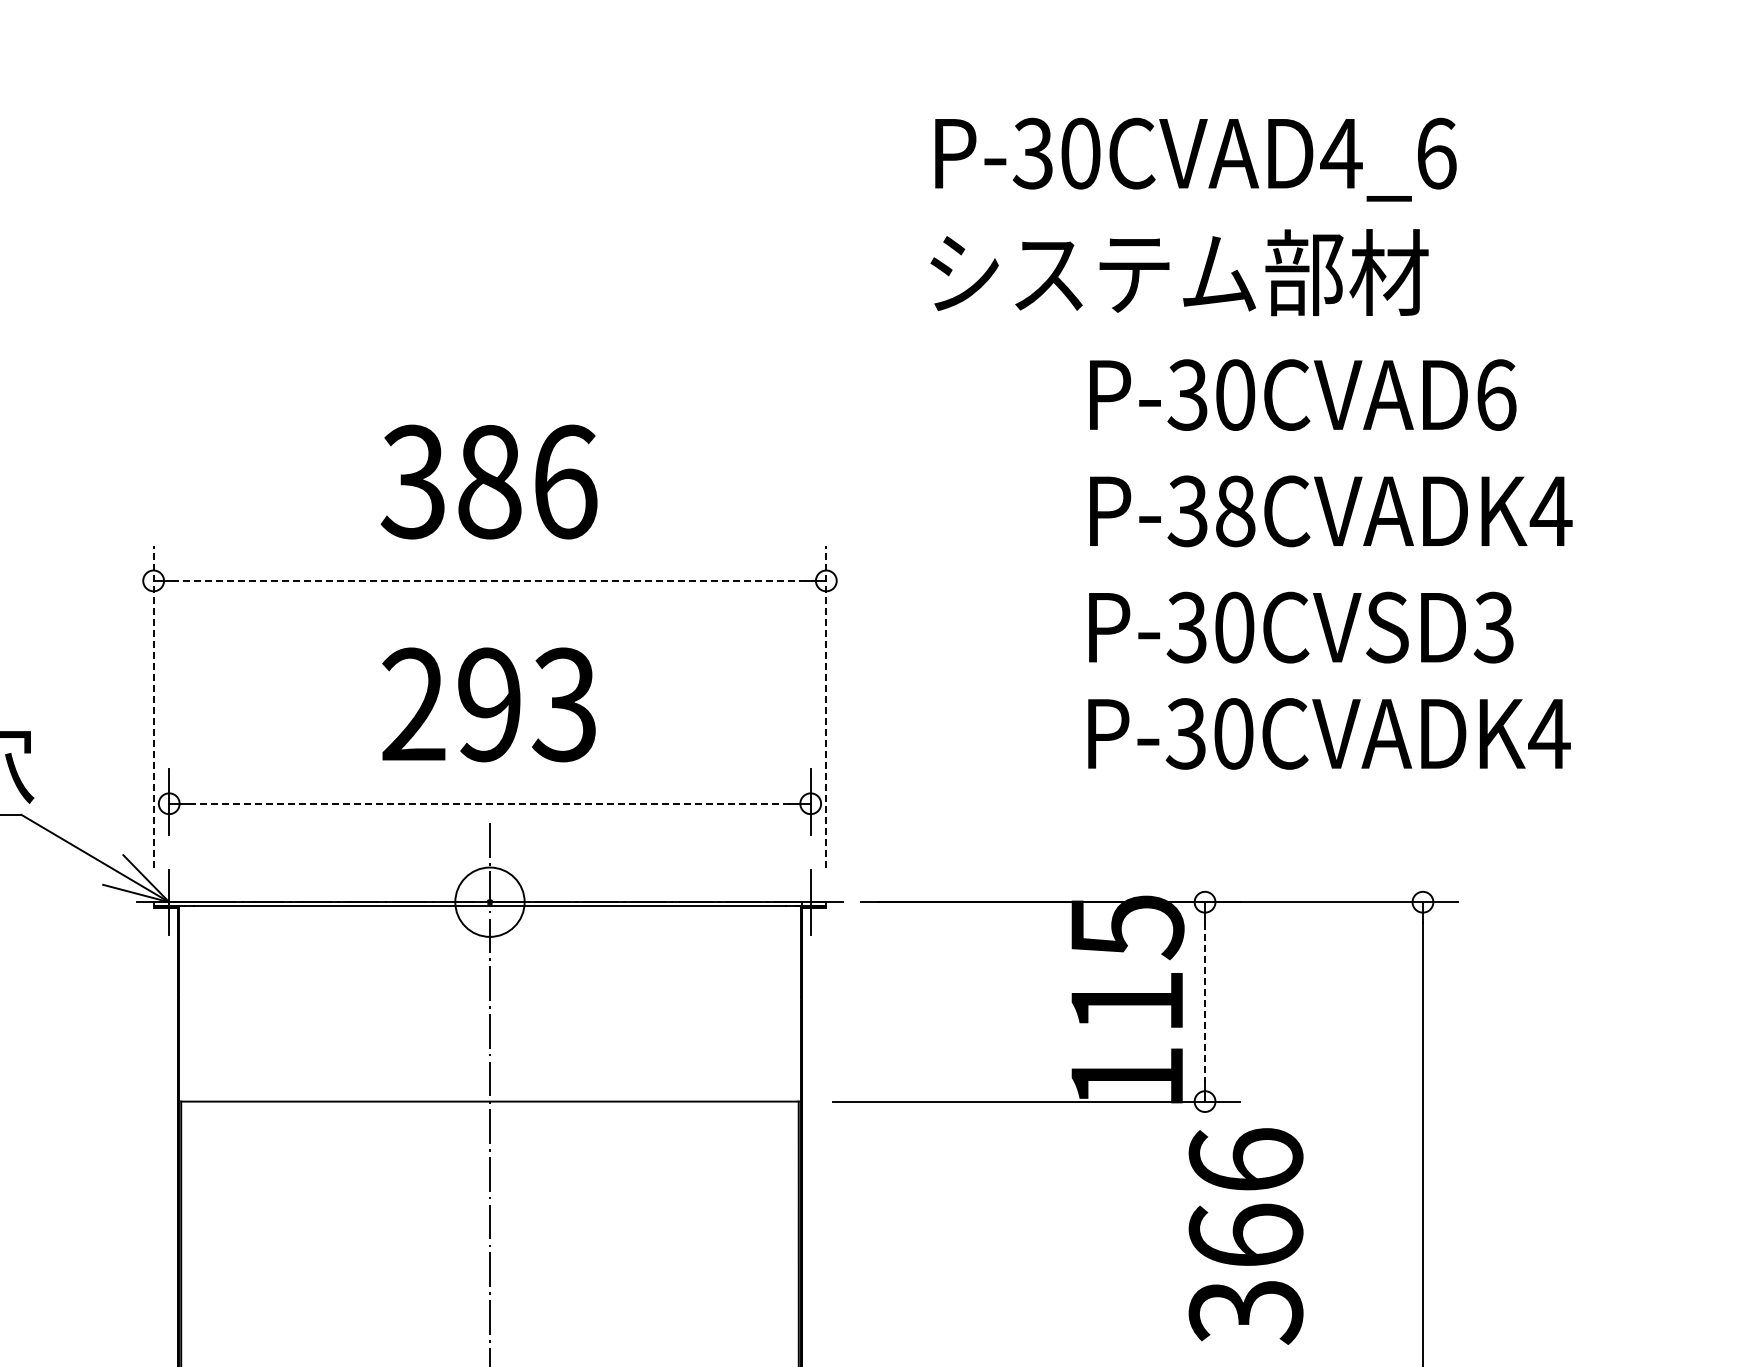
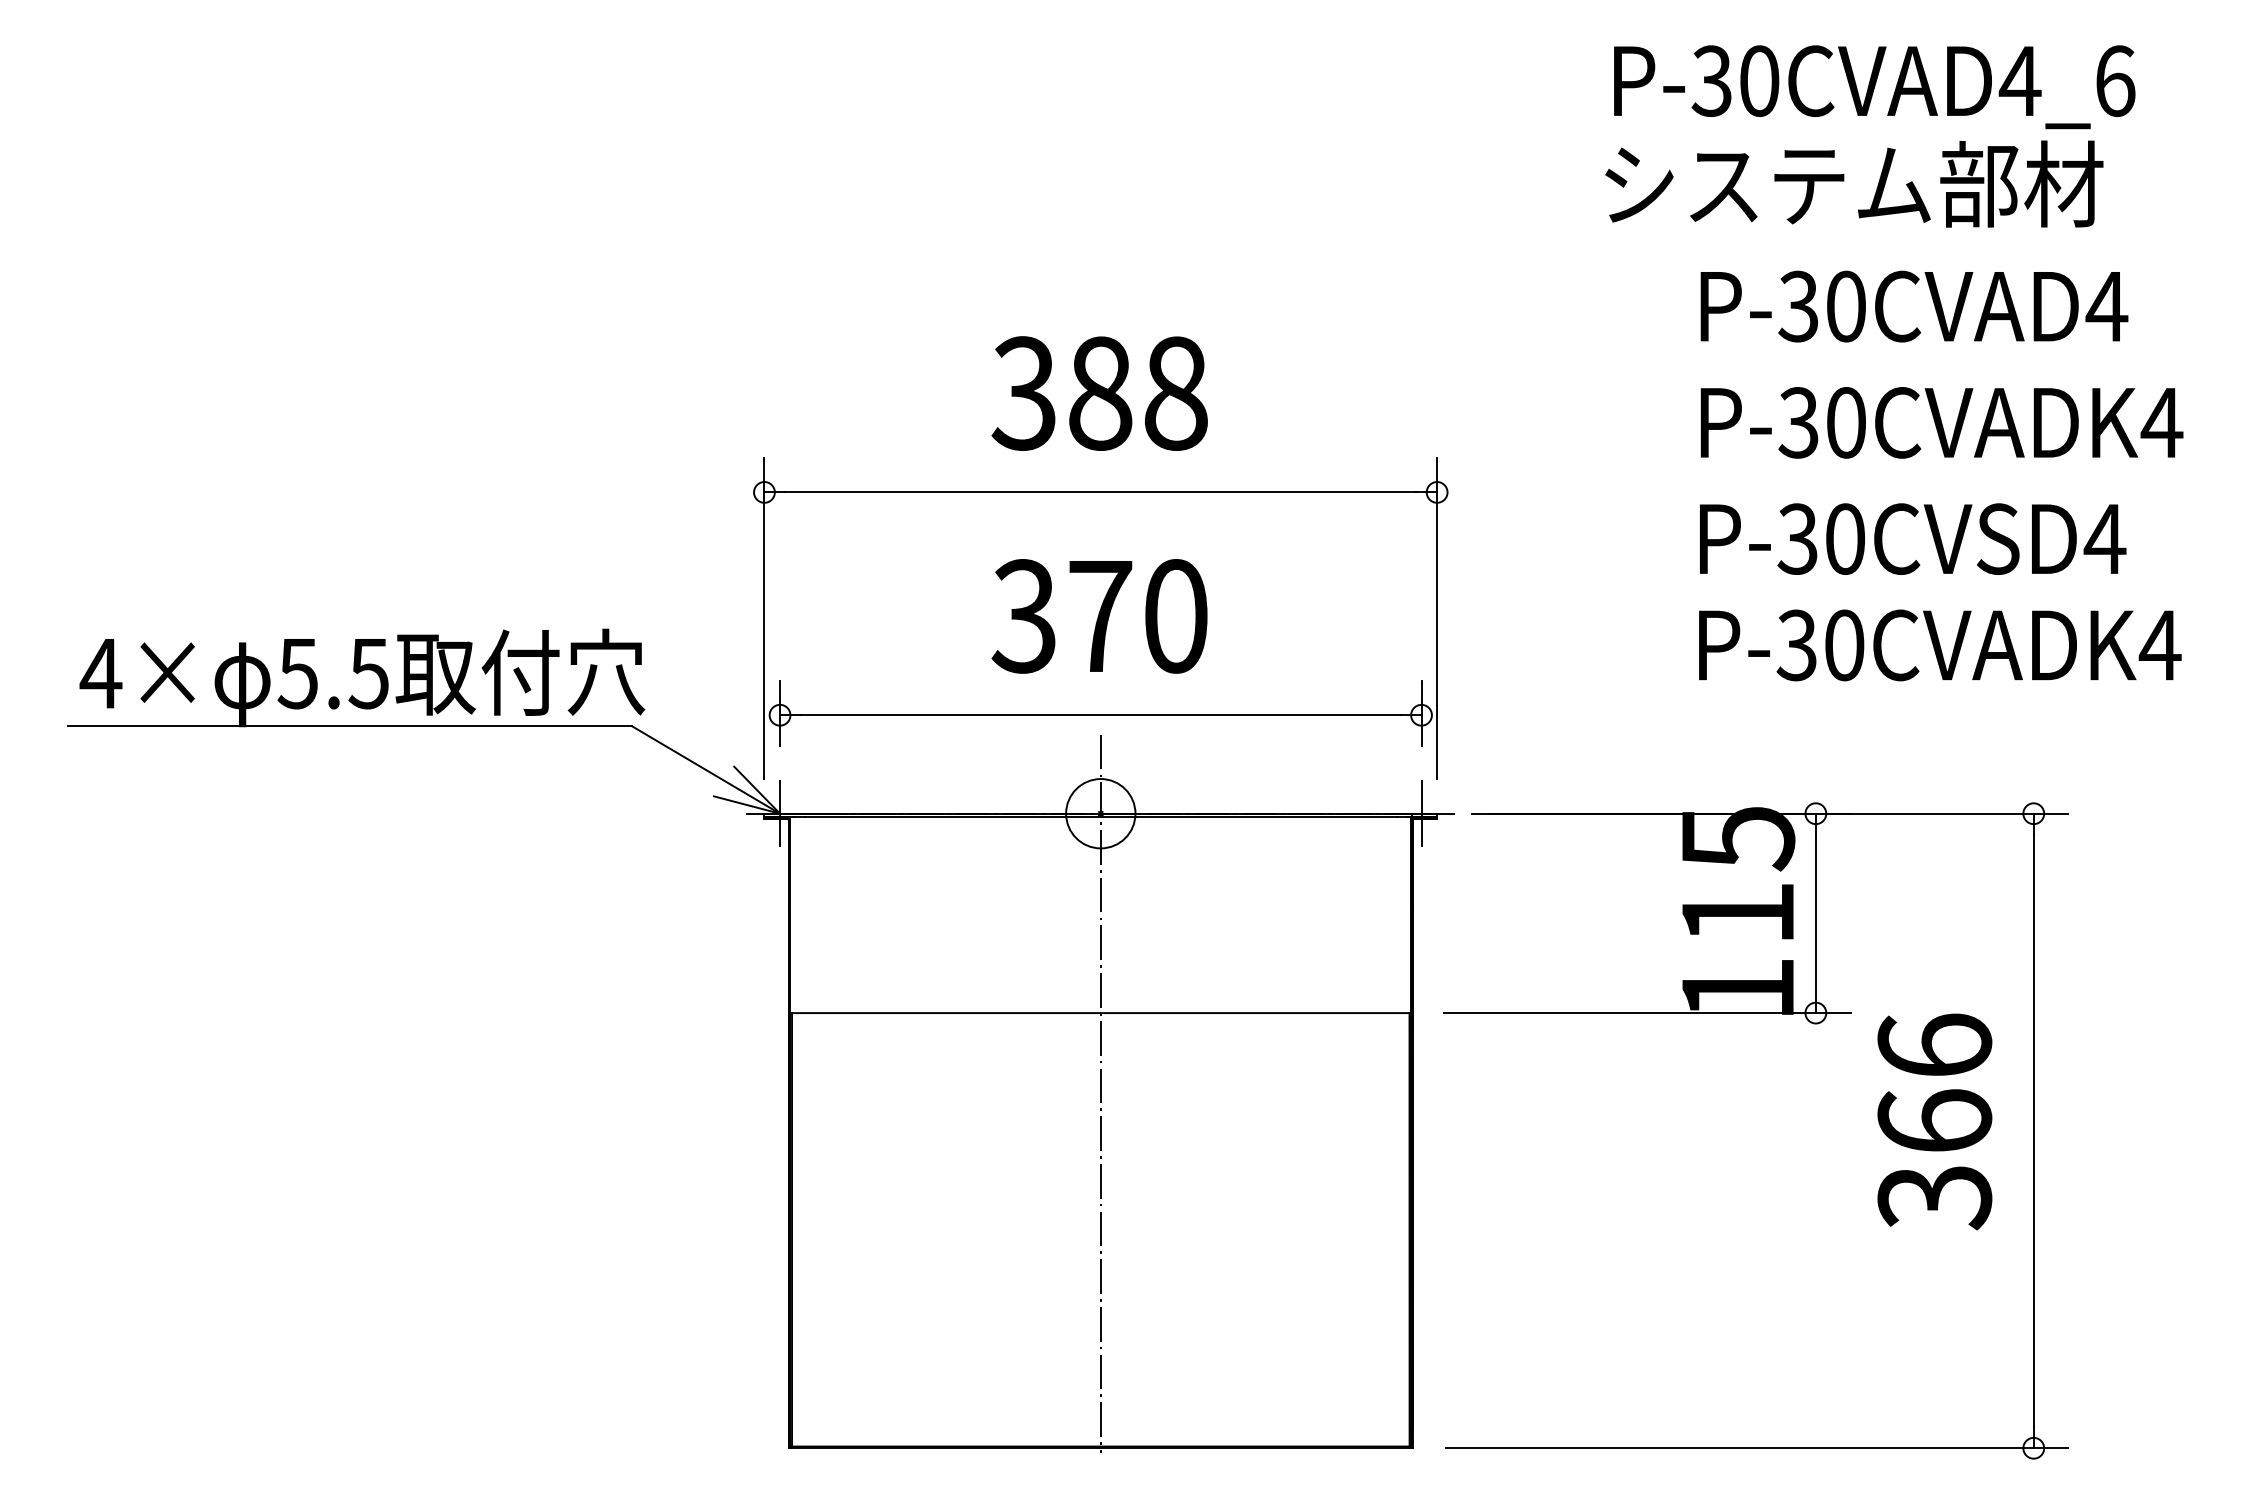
text: (1195, 160) -> (1874, 87), moved
text: (1179, 272) -> (1854, 183), moved
text: (1495, 395) -> (2106, 306), P-30CVAD6 -> P-30CVAD4
text: (565, 482) -> (1176, 393), 386 -> 388
text: (1235, 511) -> (1846, 422), P-38CVADK4 -> P-30CVADK4
line: (489, 581) -> (1100, 492), dashed -> solid
text: (1493, 627) -> (2104, 538), P-30CVSD3 -> P-30CVSD4
text: (488, 705) -> (1099, 616), 293 -> 370
line: (153, 707) -> (764, 618), dashed -> solid
line: (826, 707) -> (1437, 618), dashed -> solid
line: (489, 804) -> (1100, 715), dashed -> solid
line: (1204, 1002) -> (1815, 913), dashed -> solid
text: (1245, 1236) -> (1934, 1121), moved

